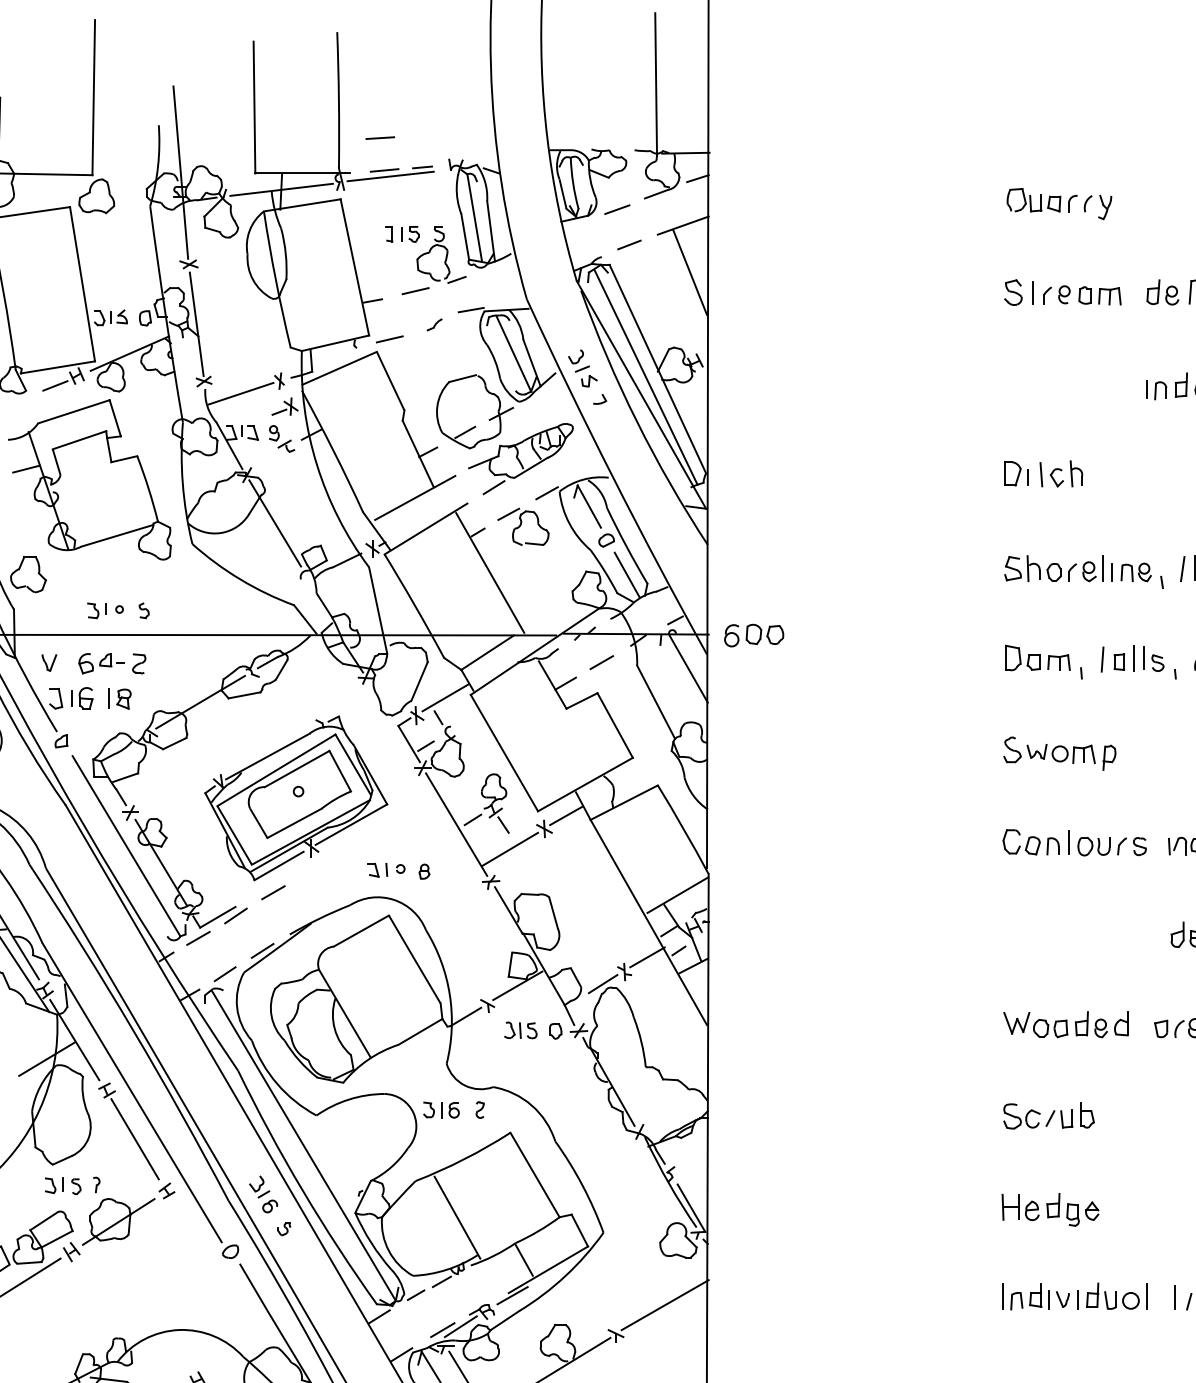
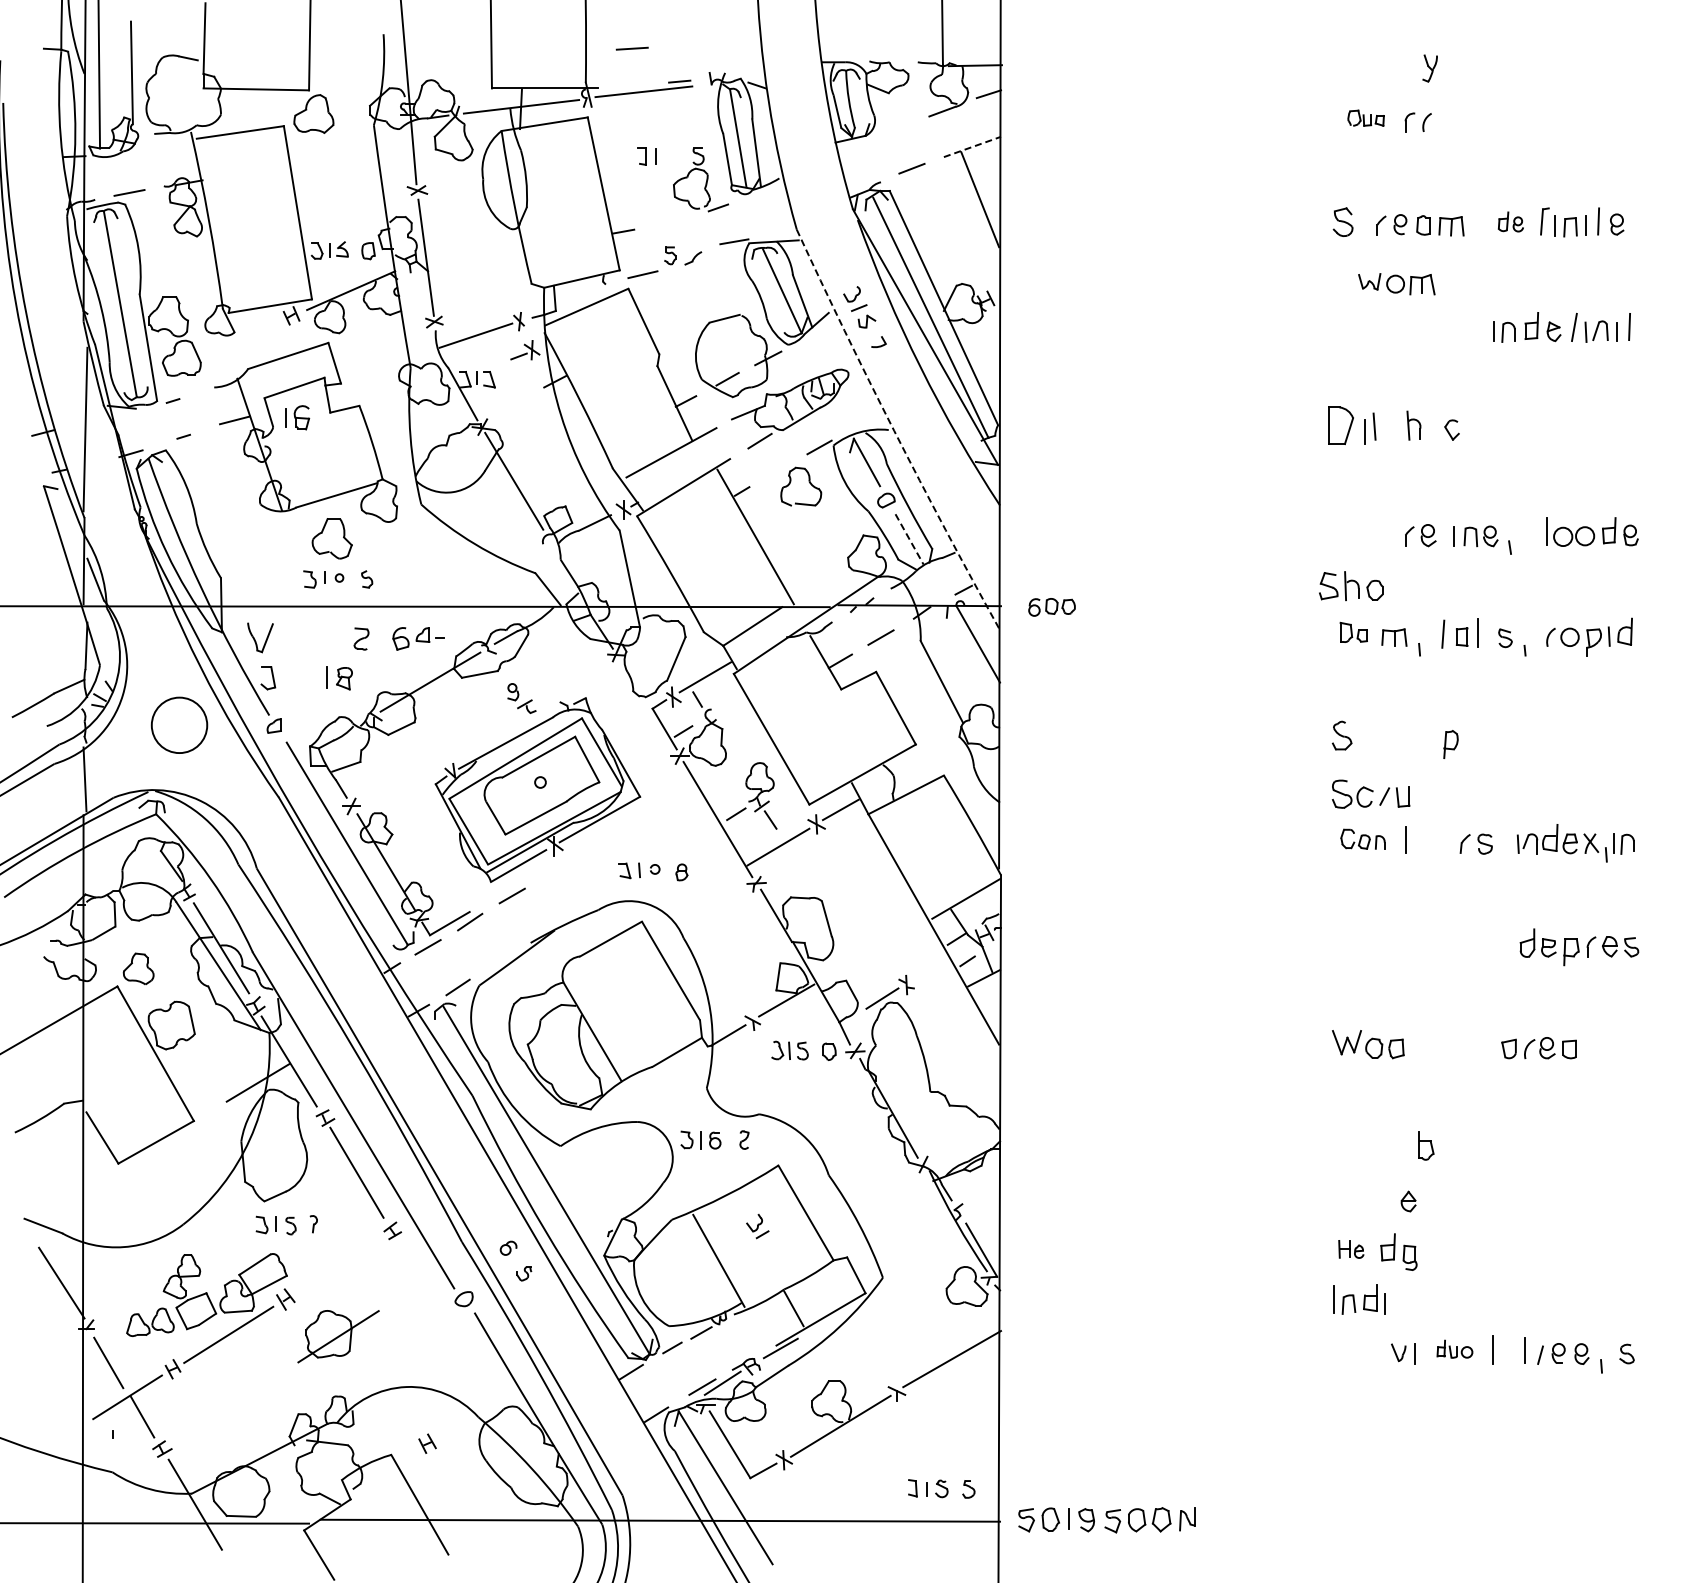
line: (384, 169) -> (636, 84), removed
part: (1033, 199) -> (1365, 117), size x0.6
part: (1104, 207) -> (1429, 68), moved
line: (616, 209) -> (897, 128), removed
line: (683, 225) -> (972, 146), solid -> dashed
part: (414, 234) -> (670, 255), moved
line: (415, 291) -> (671, 220), removed
line: (1032, 292) -> (1364, 222), removed
part: (1162, 292) -> (1510, 221), size x0.7
line: (54, 385) -> (266, 326), removed
part: (281, 438) -> (521, 698), moved
part: (1016, 473) -> (1346, 425), size x1.4
part: (1056, 477) -> (1451, 429), moved
arc: (613, 478) -> (894, 430), solid -> dashed
line: (508, 513) -> (776, 470), removed
part: (1033, 568) -> (1351, 586), moved
line: (1103, 568) -> (1444, 532), removed
line: (1182, 568) -> (1533, 532), removed
part: (27, 574) -> (331, 538), moved
line: (627, 575) -> (909, 539), solid -> dashed
part: (753, 635) -> (1051, 607), size x0.7
line: (1143, 657) -> (1489, 631), removed
part: (1022, 658) -> (1353, 632), size x0.7
part: (49, 662) -> (260, 637), size x1.6
part: (101, 663) -> (418, 638), moved
part: (82, 698) -> (297, 417), moved
part: (1060, 754) -> (1396, 284), moved
part: (1030, 841) -> (1362, 838), size x0.7
part: (1093, 846) -> (1433, 844), removed
line: (262, 951) -> (500, 961), removed
line: (646, 957) -> (931, 968), removed
part: (1101, 1024) -> (1442, 1044), removed
part: (1038, 1115) -> (1371, 793), moved
part: (259, 1187) -> (757, 1226), moved
part: (1020, 1207) -> (1351, 1249), size x0.6
part: (1092, 1211) -> (1408, 1201), moved
part: (118, 1221) -> (338, 1336), moved
part: (1026, 1296) -> (1359, 1299), moved
part: (1112, 1296) -> (1454, 1349), size x0.6

